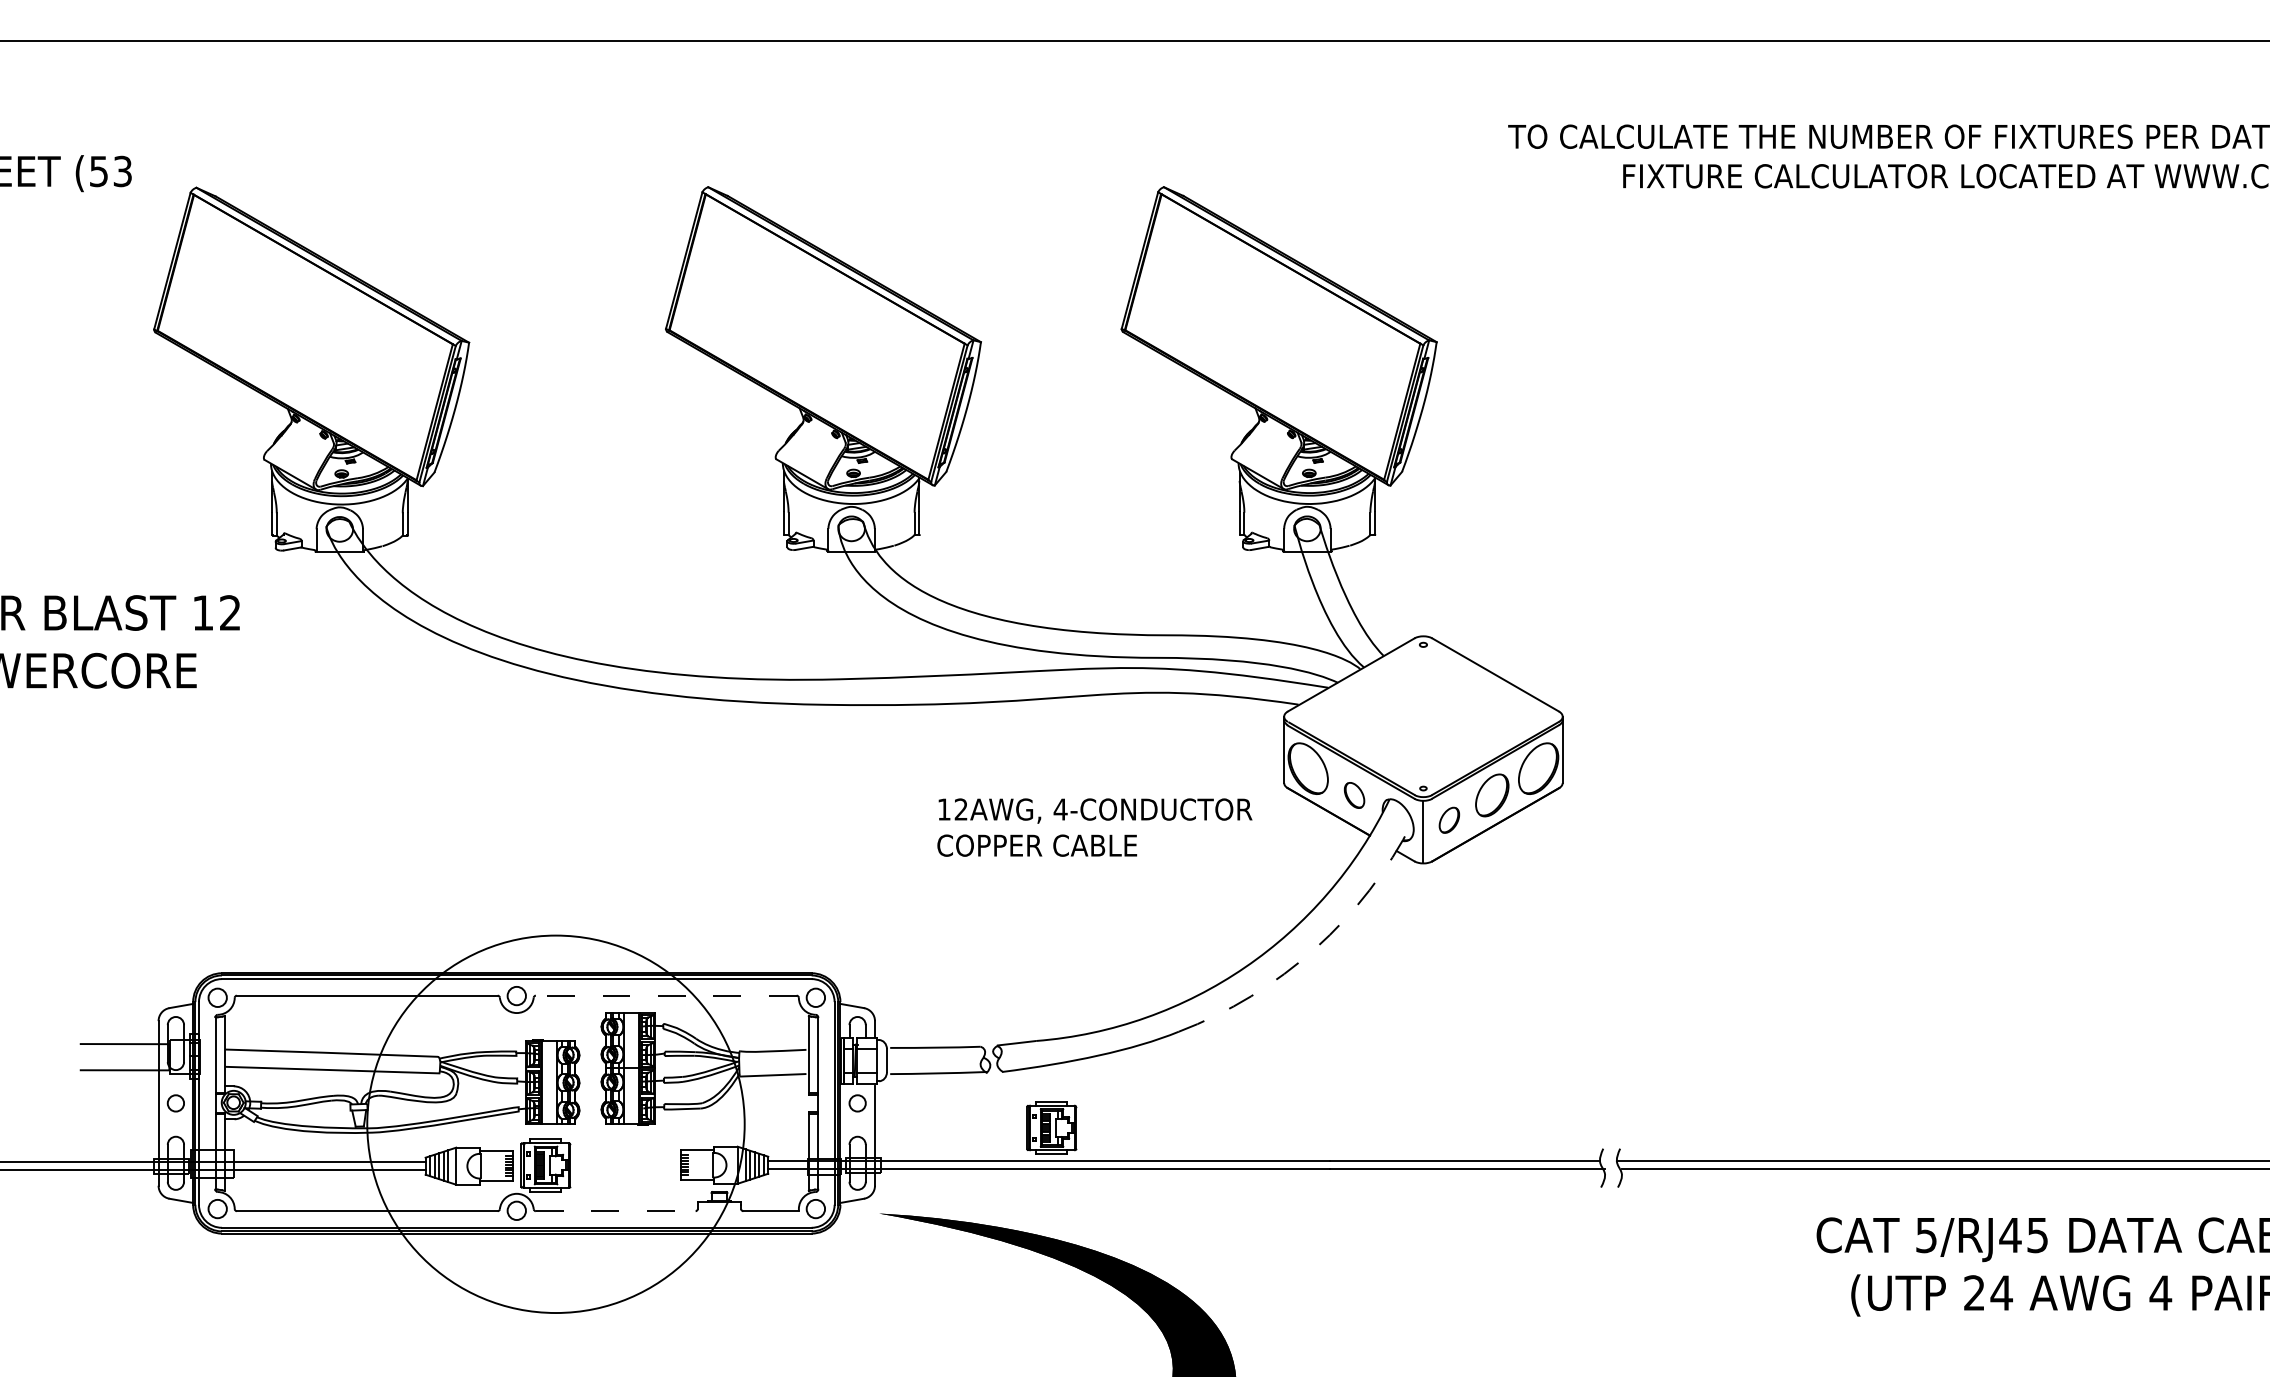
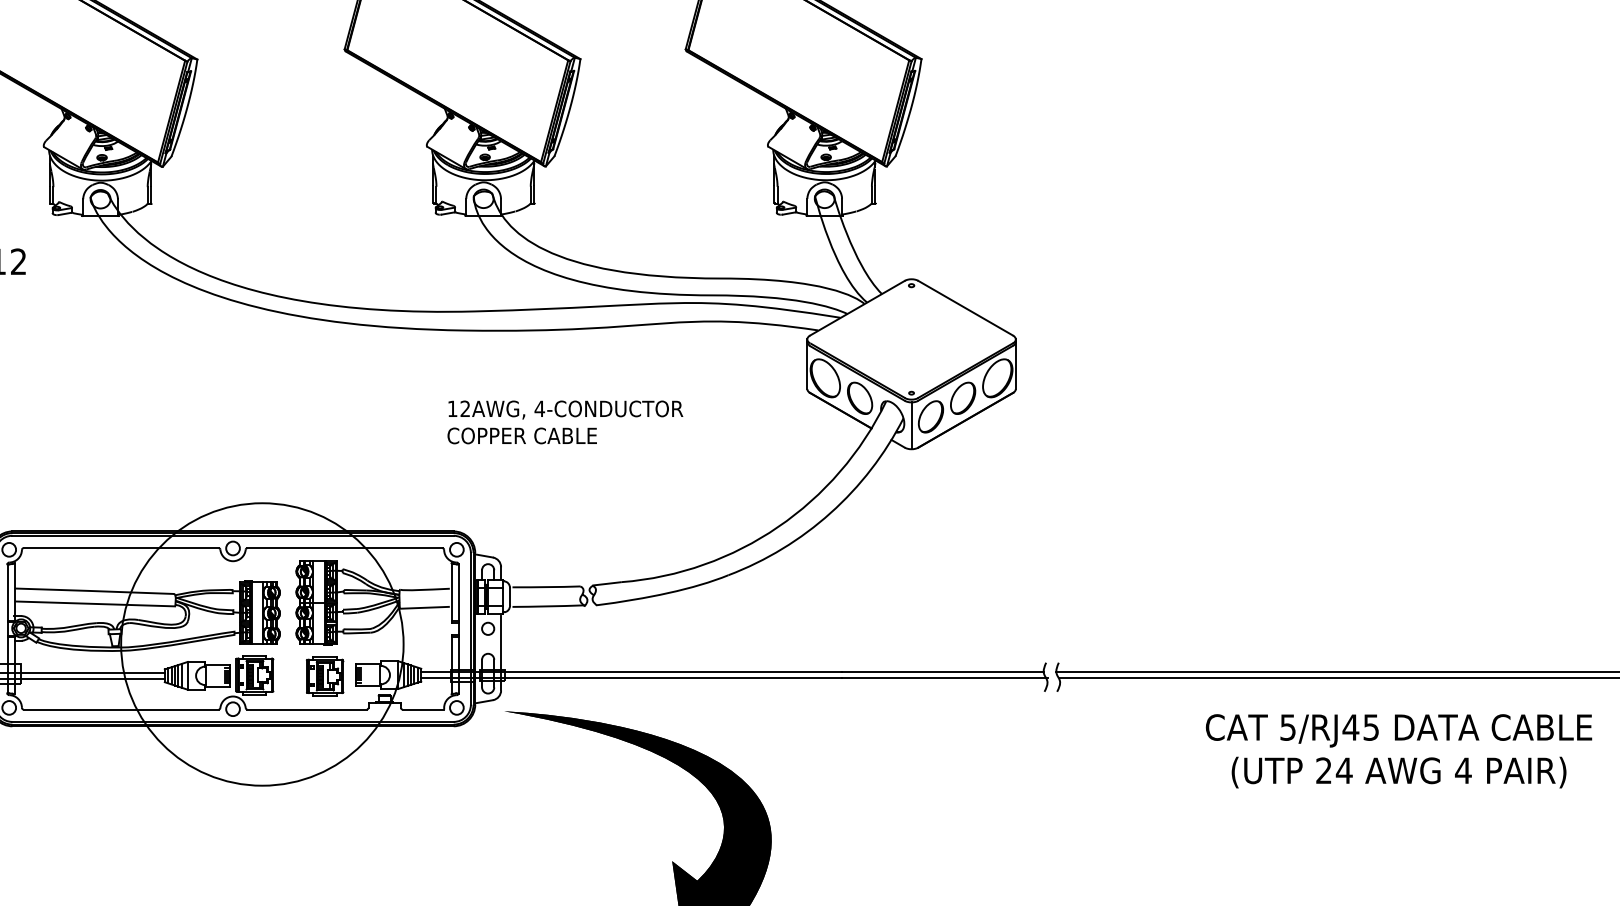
part: (1354, 795) -> (859, 398), size x1.67
part: (1449, 820) -> (931, 417), size x1.67
text: (1094, 827) -> (565, 422), moved
arc: (1315, 948) -> (830, 512), dashed -> solid
line: (665, 995) -> (344, 548), dashed -> solid
part: (1051, 1127) -> (324, 676), moved
line: (615, 1211) -> (306, 709), dashed -> solid

